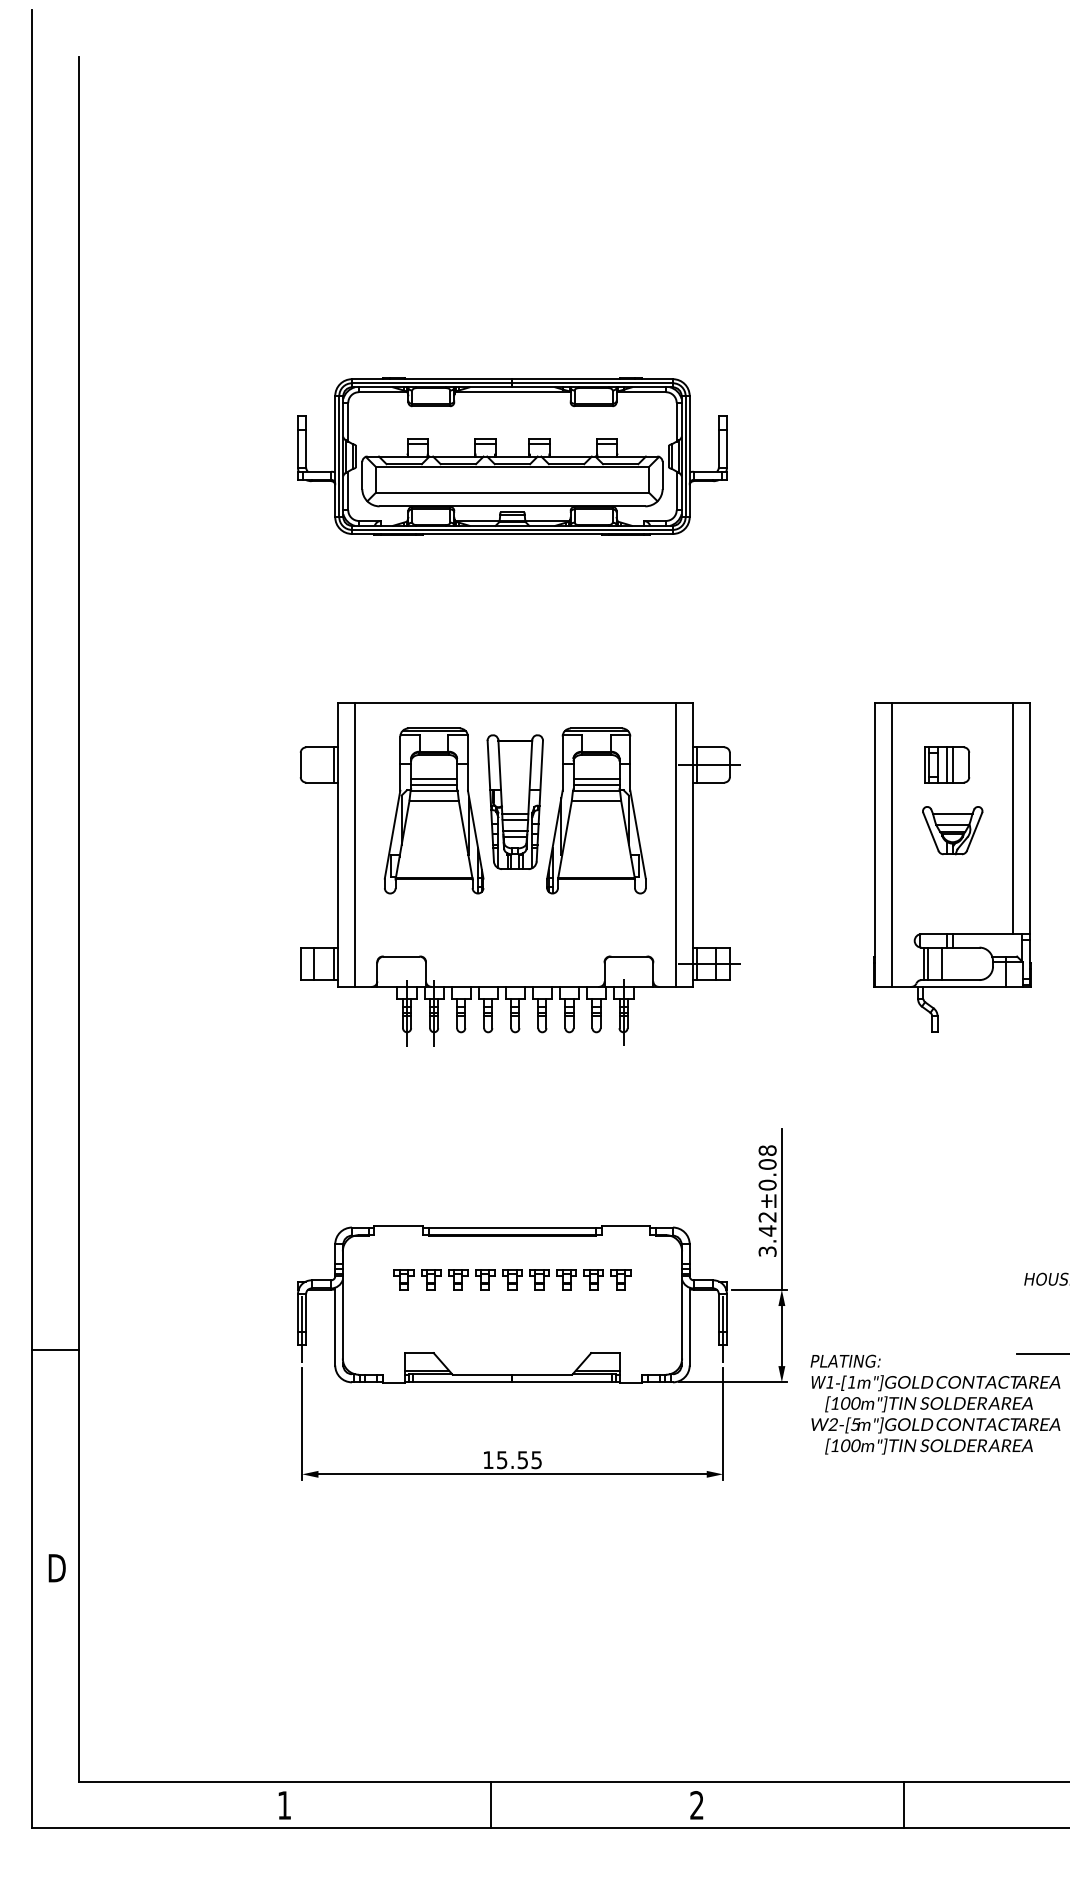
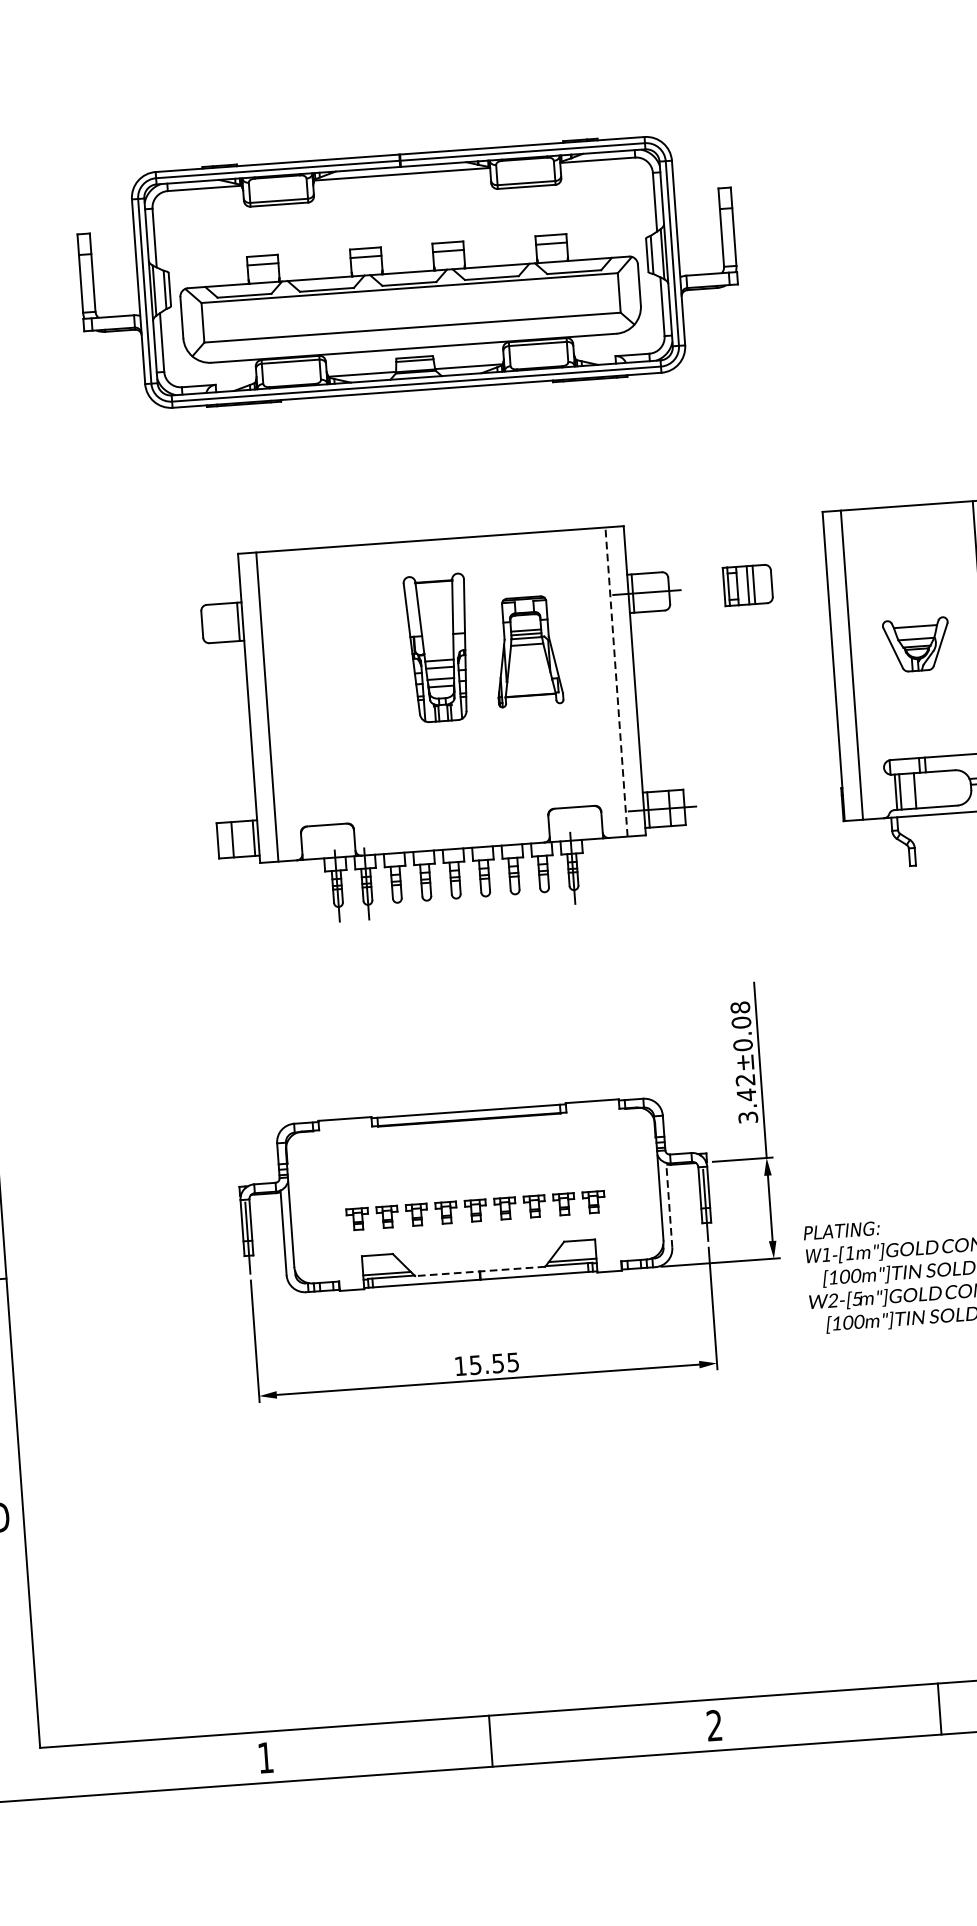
part: (512, 456) -> (408, 272), size x1.4
part: (947, 764) -> (748, 584), moved
part: (433, 810) -> (350, 663), removed
part: (596, 810) -> (527, 650), size x0.6
line: (675, 844) -> (616, 681), solid -> dashed
part: (512, 1279) -> (475, 1210), moved
line: (689, 1326) -> (669, 1205), solid -> dashed
line: (512, 1374) -> (480, 1271), solid -> dashed

